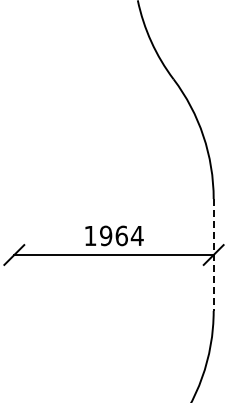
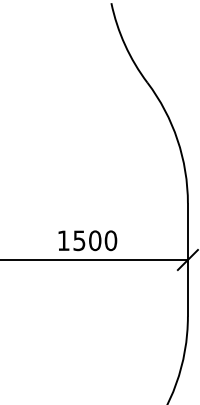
text: (121, 235) -> (94, 240), 1964 -> 1500
line: (213, 254) -> (187, 259), dashed -> solid

